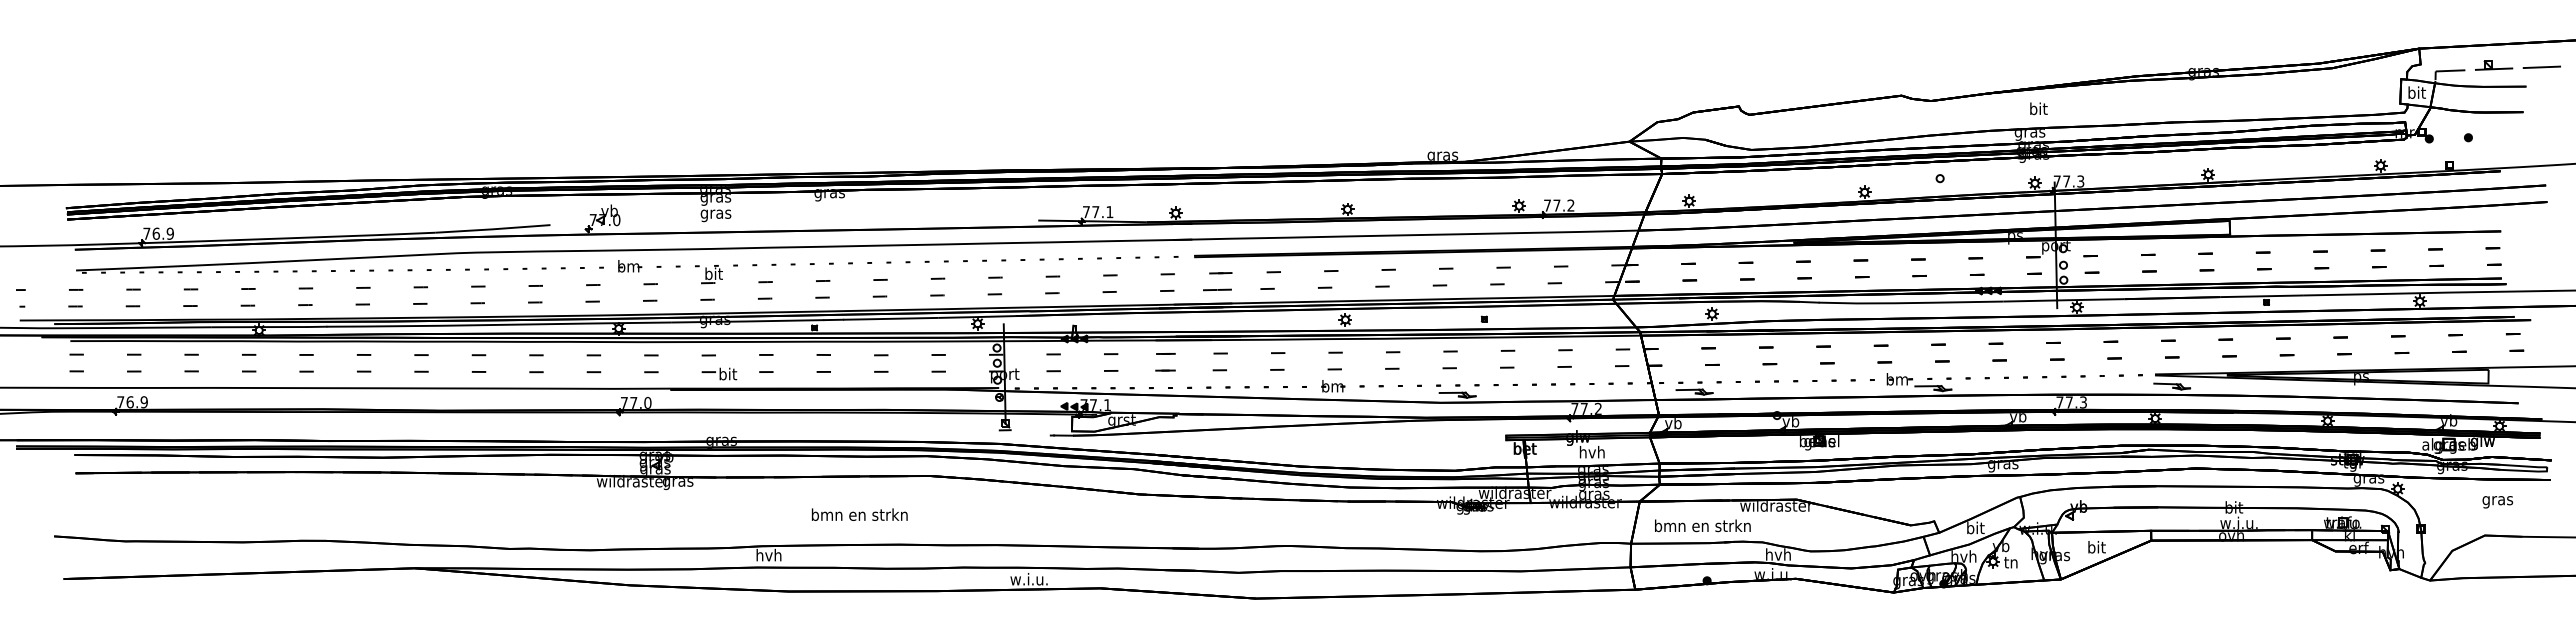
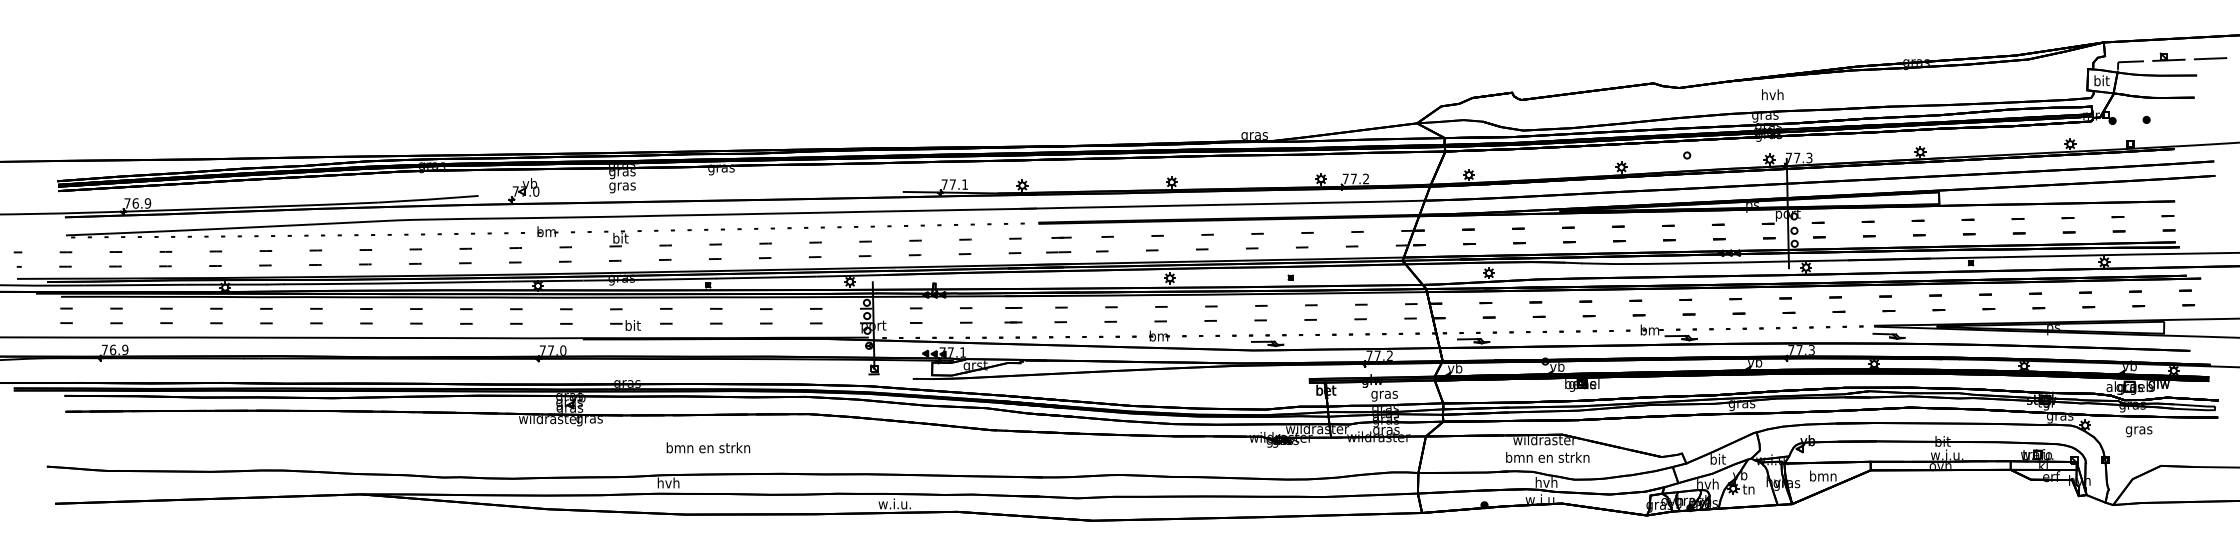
text: (2038, 108) -> (1772, 94), bit -> hvh
text: (1592, 453) -> (1384, 394), hvh -> gras
text: (2497, 502) -> (2138, 431), moved
text: (859, 514) -> (708, 447), moved
text: (1702, 525) -> (1547, 457), moved
text: (2096, 547) -> (1823, 476), bit -> bmn

